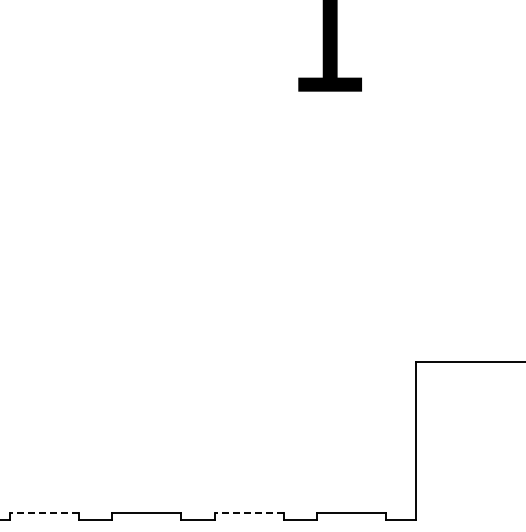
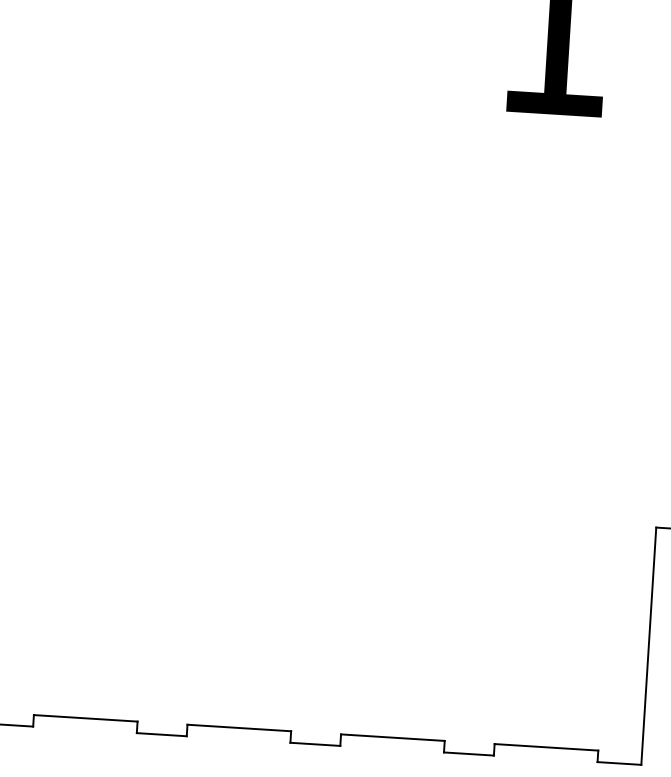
line: (44, 512) -> (86, 718), dashed -> solid
line: (249, 512) -> (393, 737), dashed -> solid

